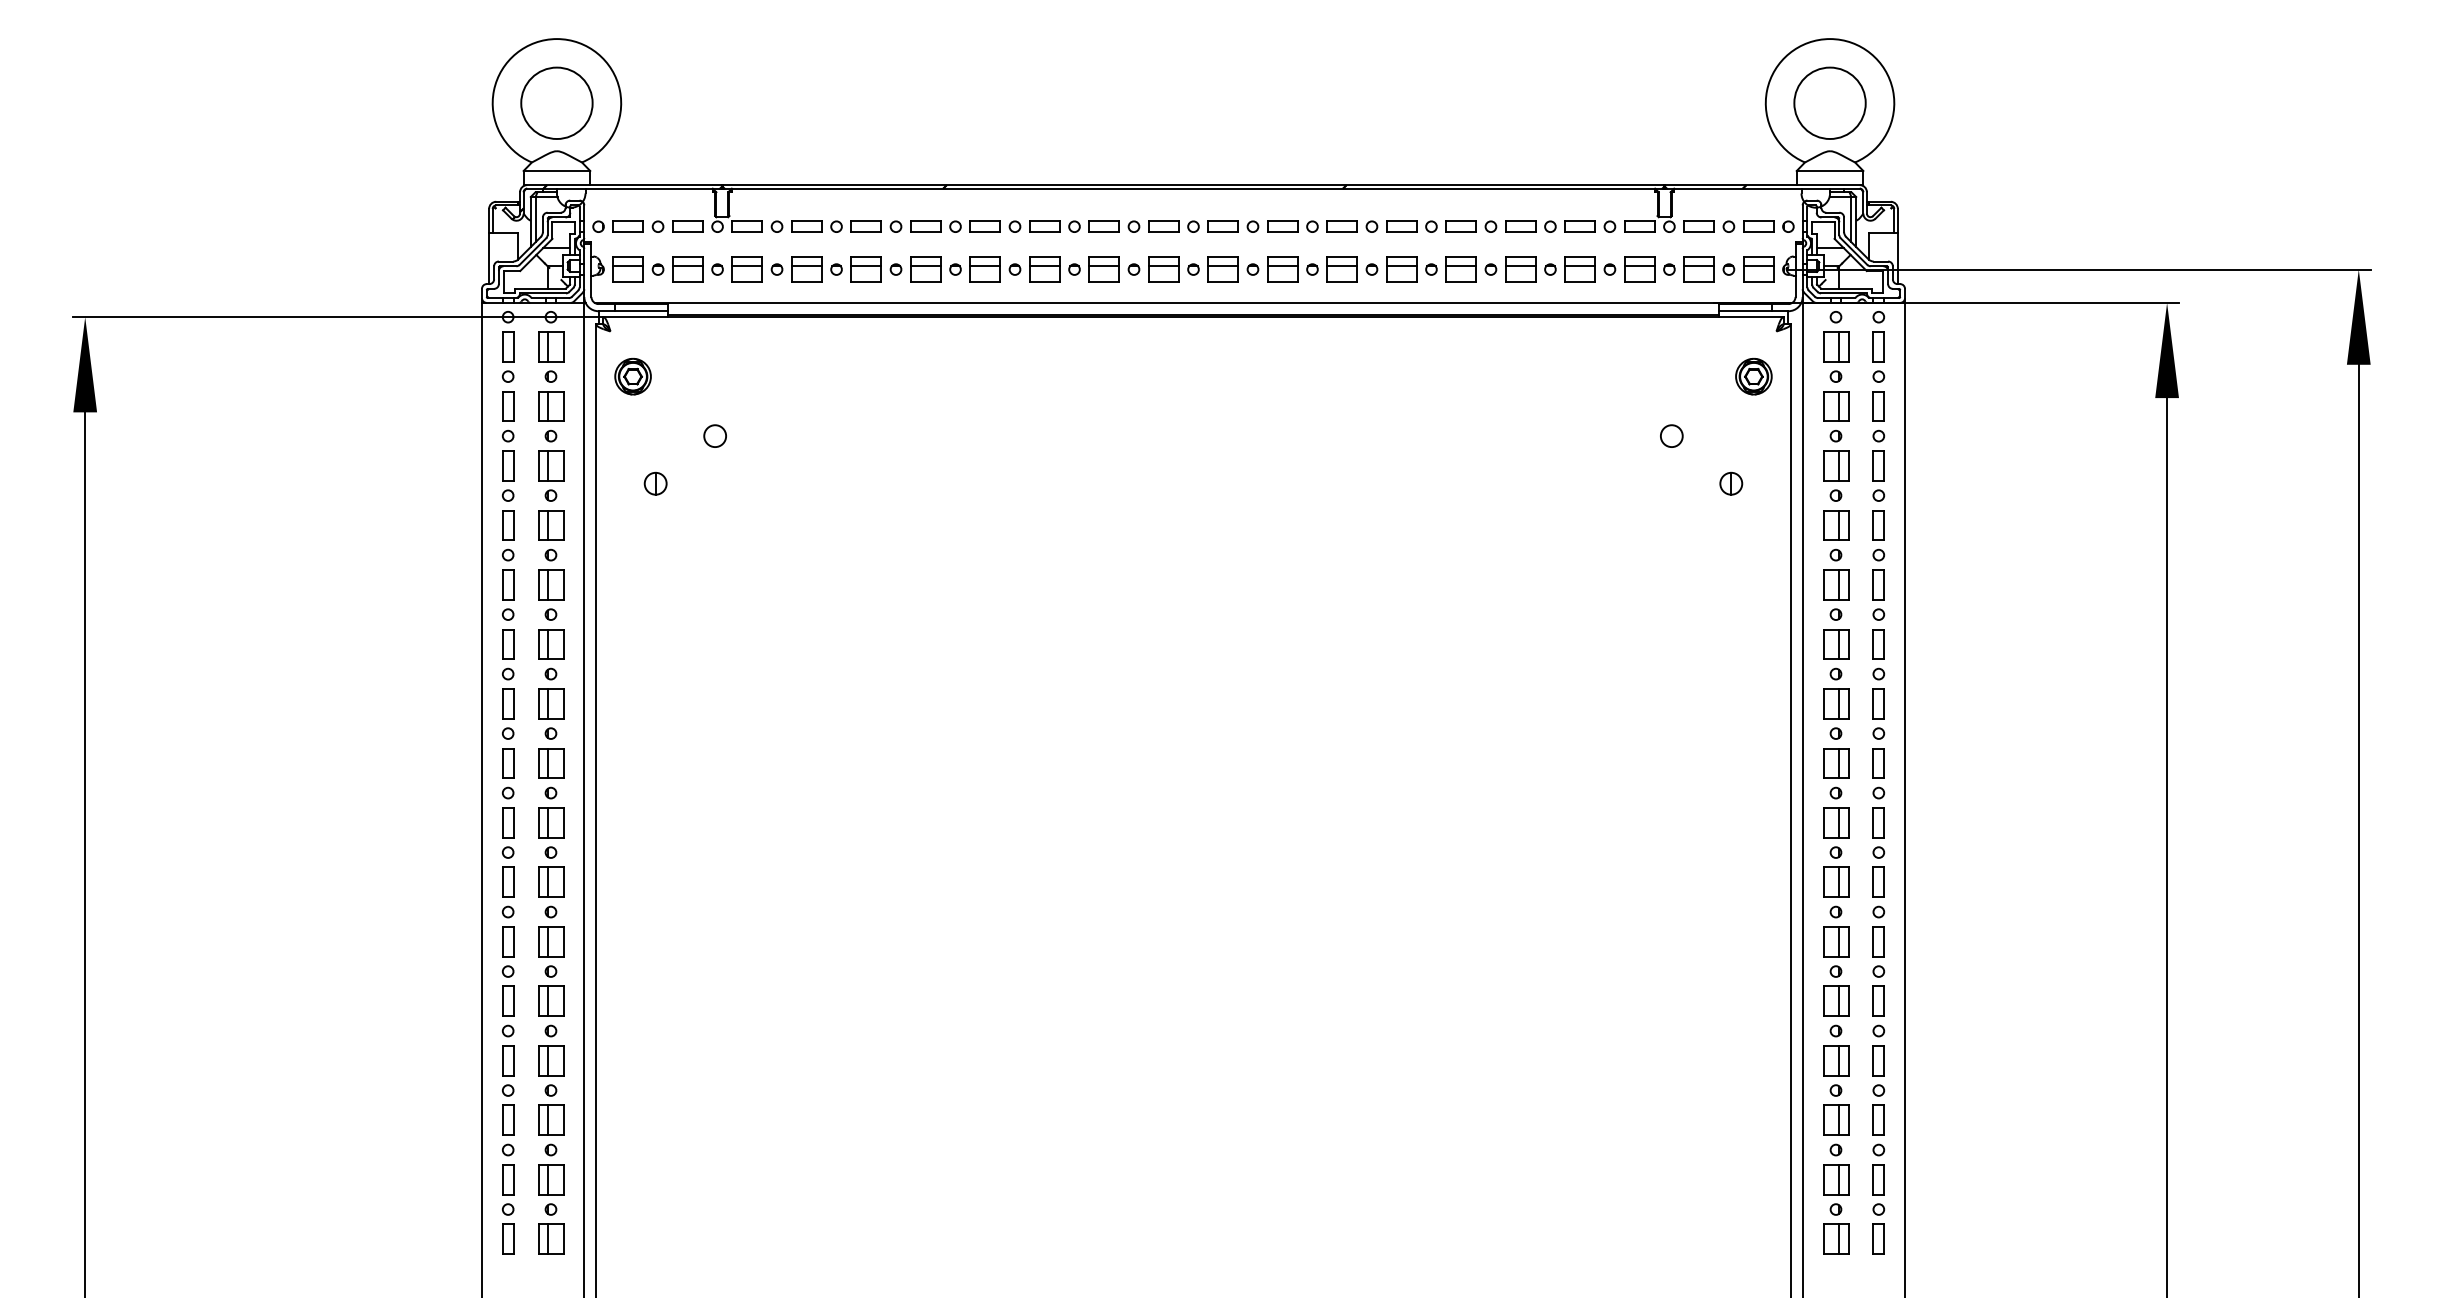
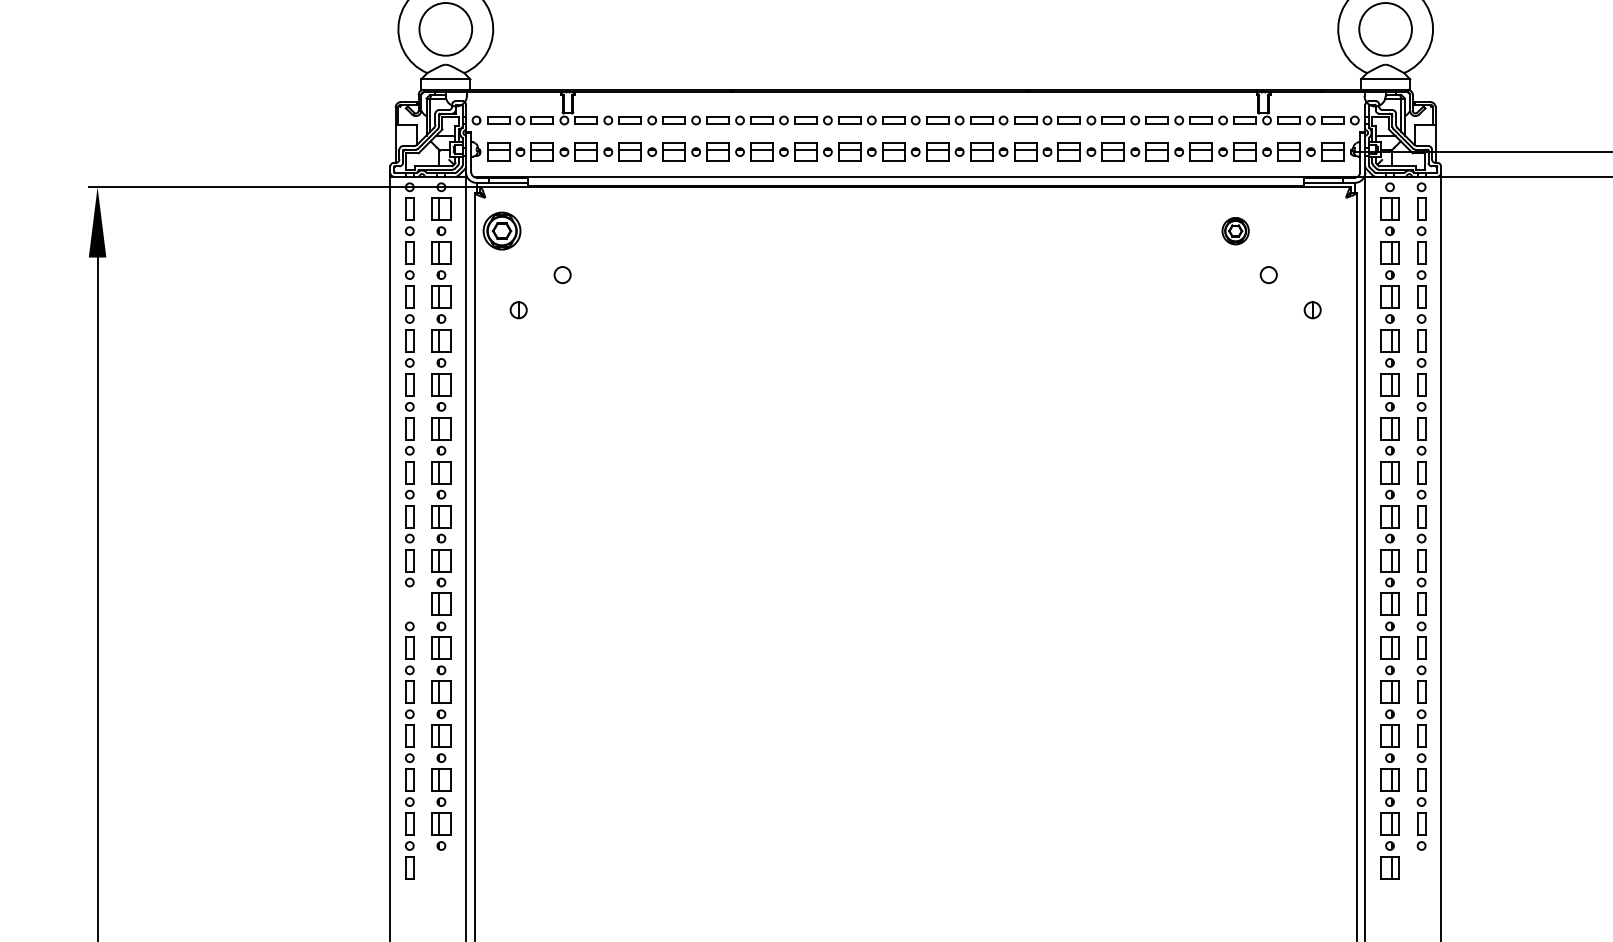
part: (632, 376) -> (501, 231), size x1.4
part: (1753, 376) -> (1235, 231), moved
part: (508, 881) -> (410, 603), removed
part: (551, 1238) -> (441, 867), removed
part: (1878, 1238) -> (1421, 867), removed

